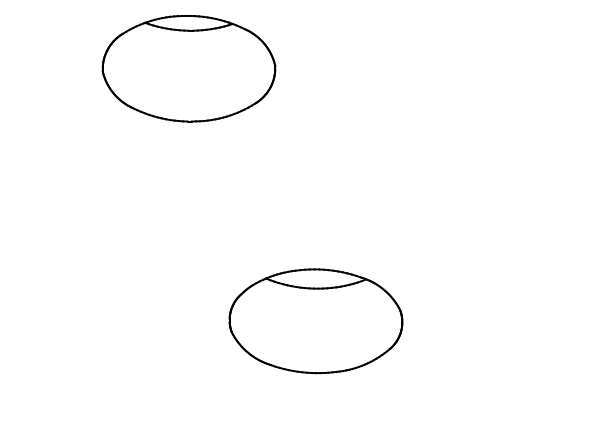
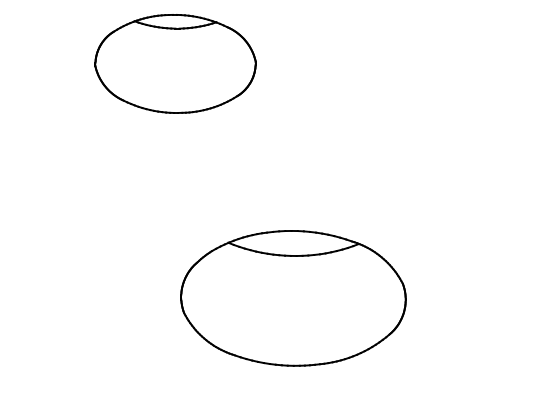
part: (315, 321) -> (293, 298), size x1.4

